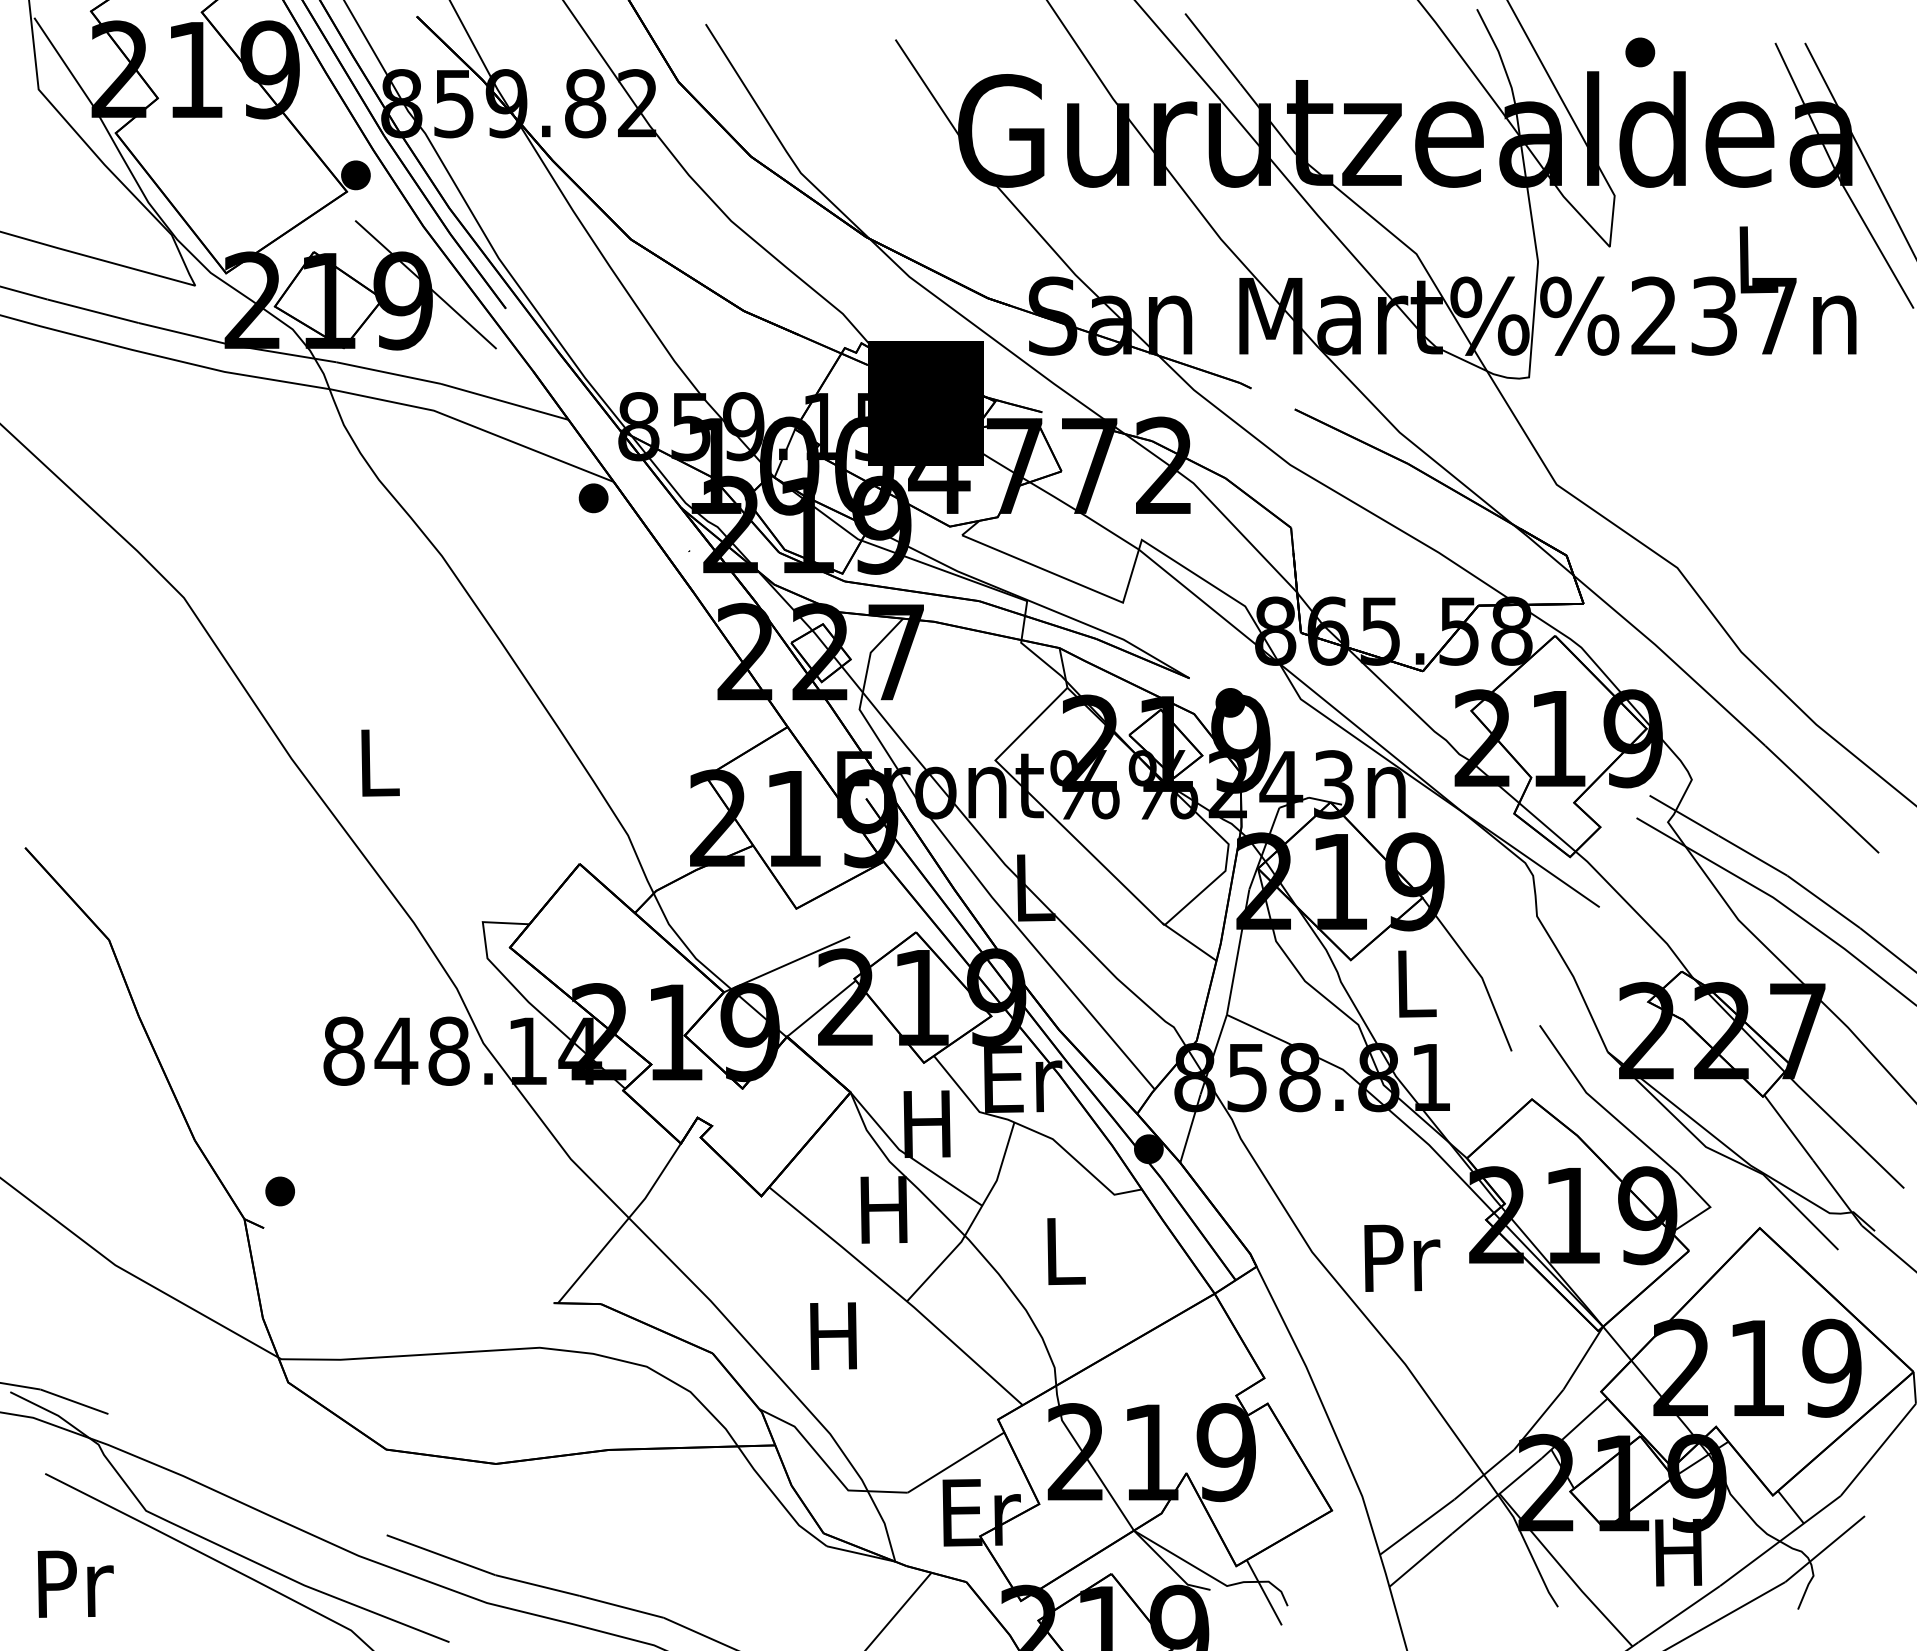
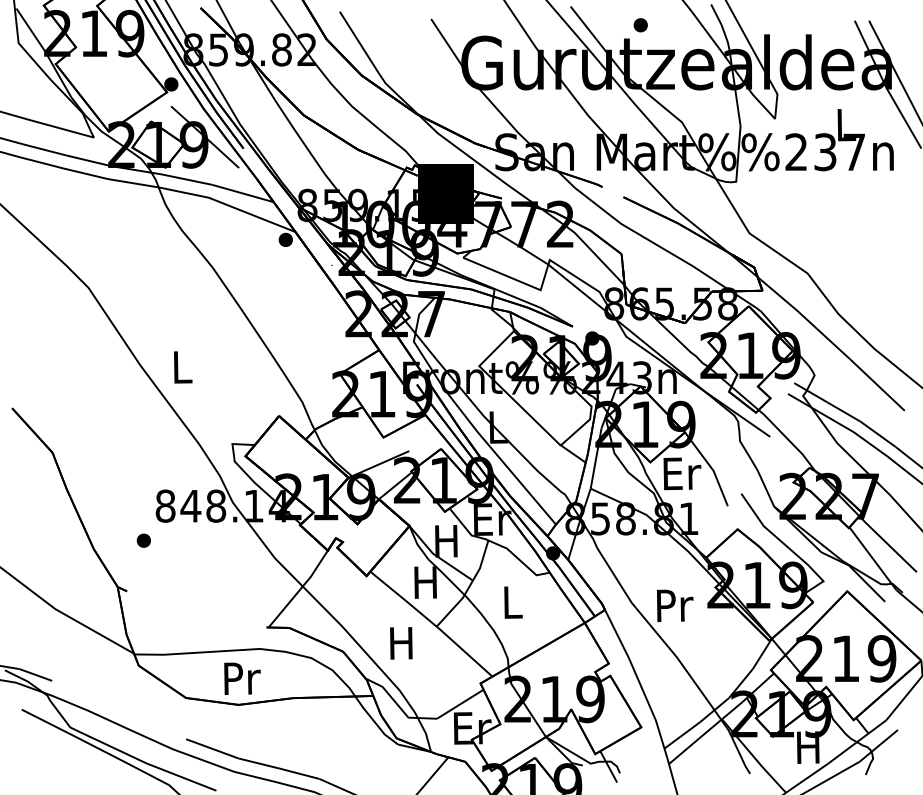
part: (1639, 52) -> (640, 25), moved
text: (1417, 983) -> (682, 473), L -> Er
part: (279, 1191) -> (143, 540), moved
text: (75, 1583) -> (242, 678), moved

